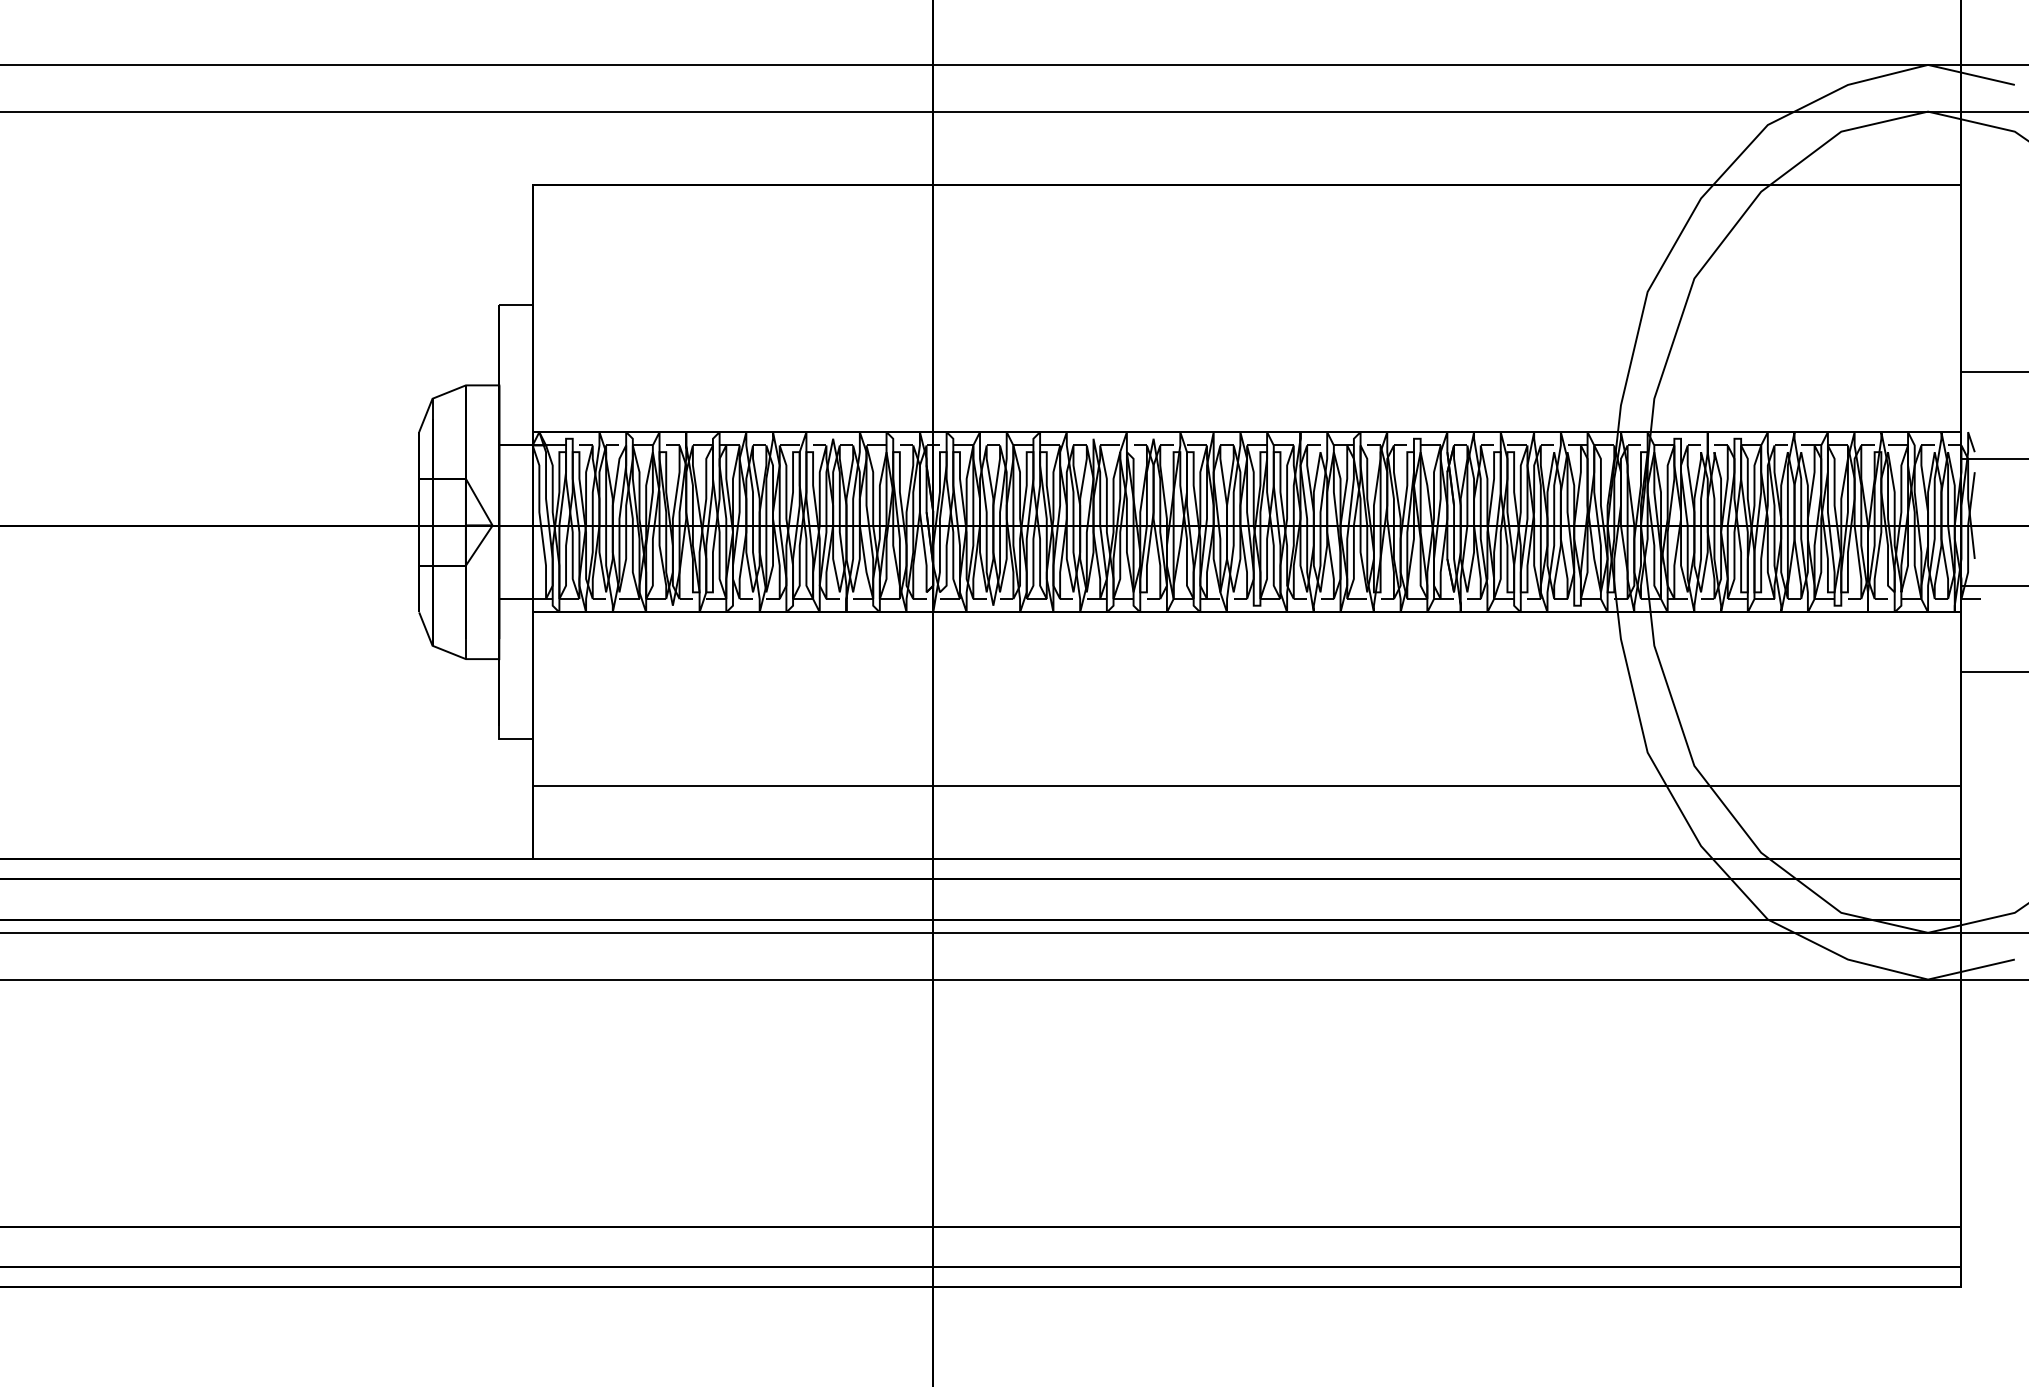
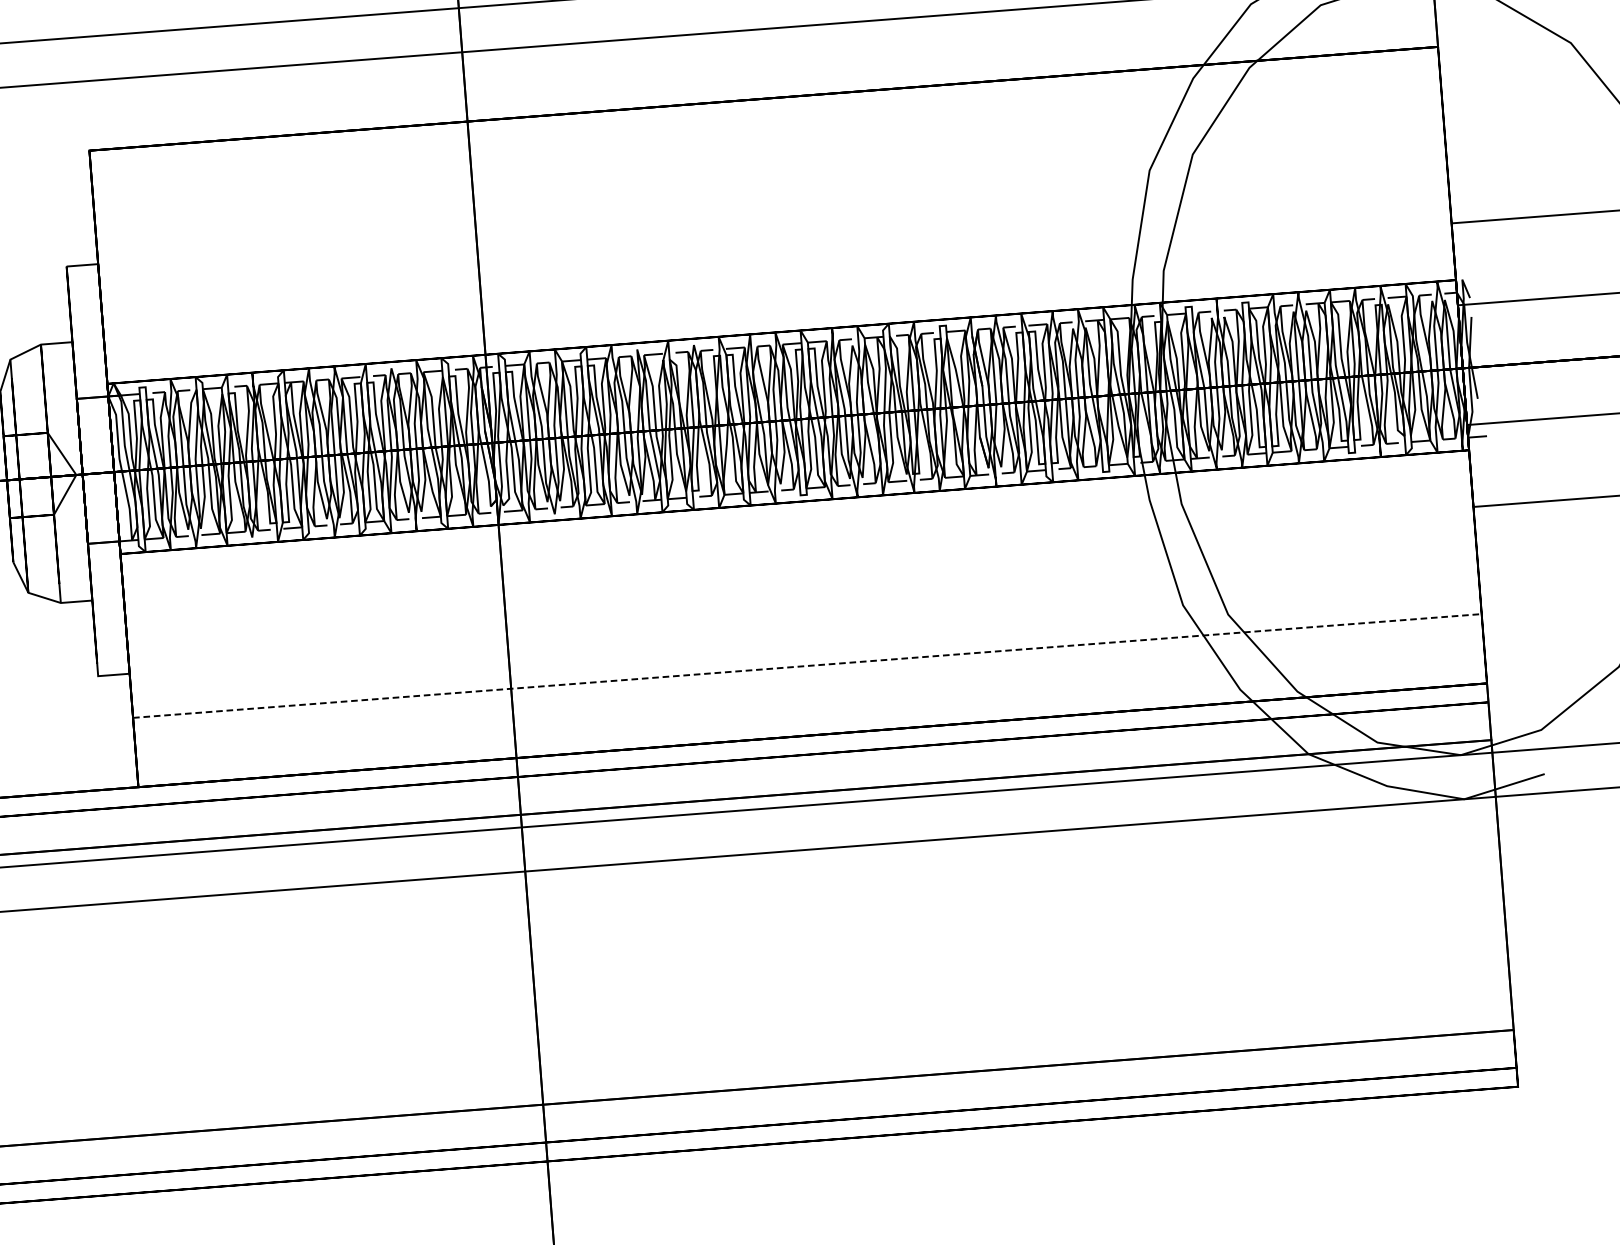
line: (1247, 785) -> (807, 665), solid -> dashed

